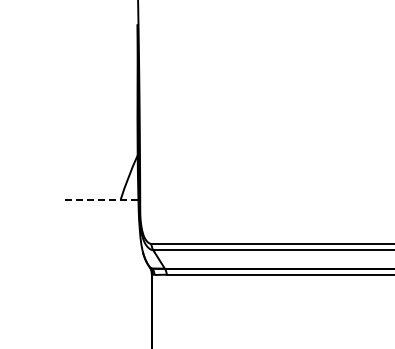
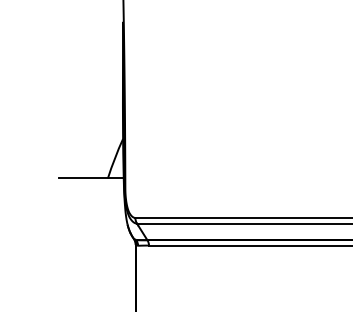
line: (101, 199) -> (90, 178), dashed -> solid

